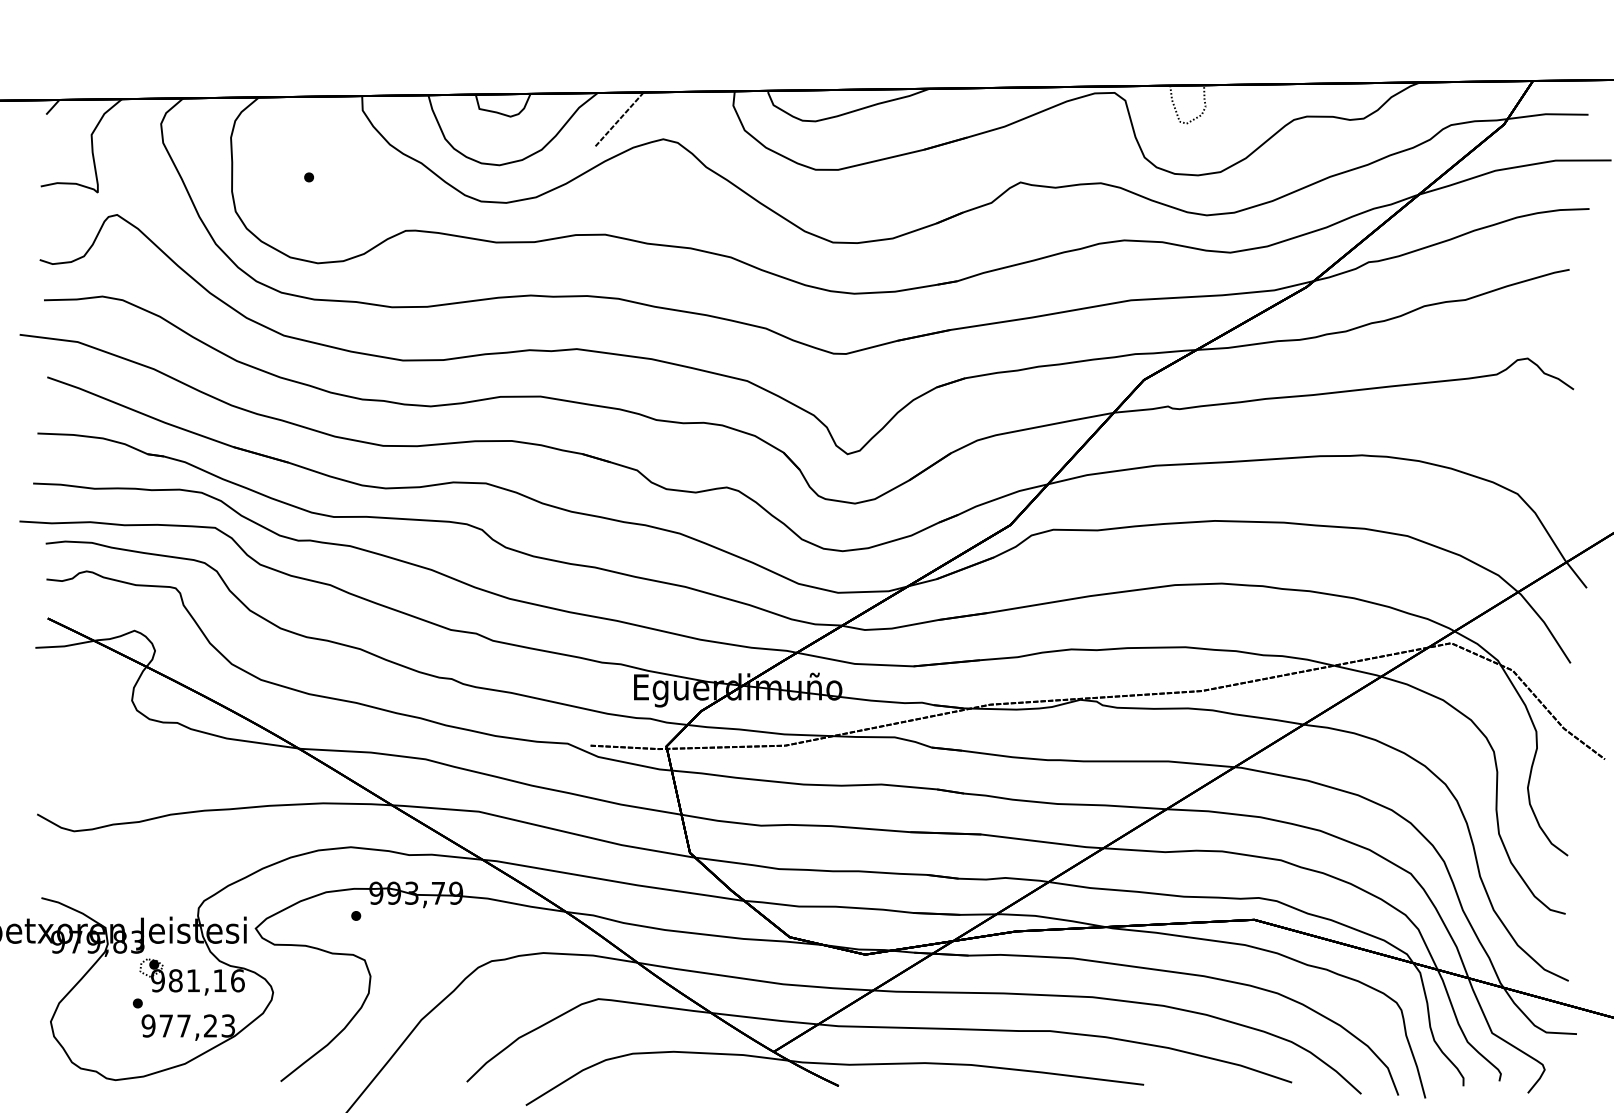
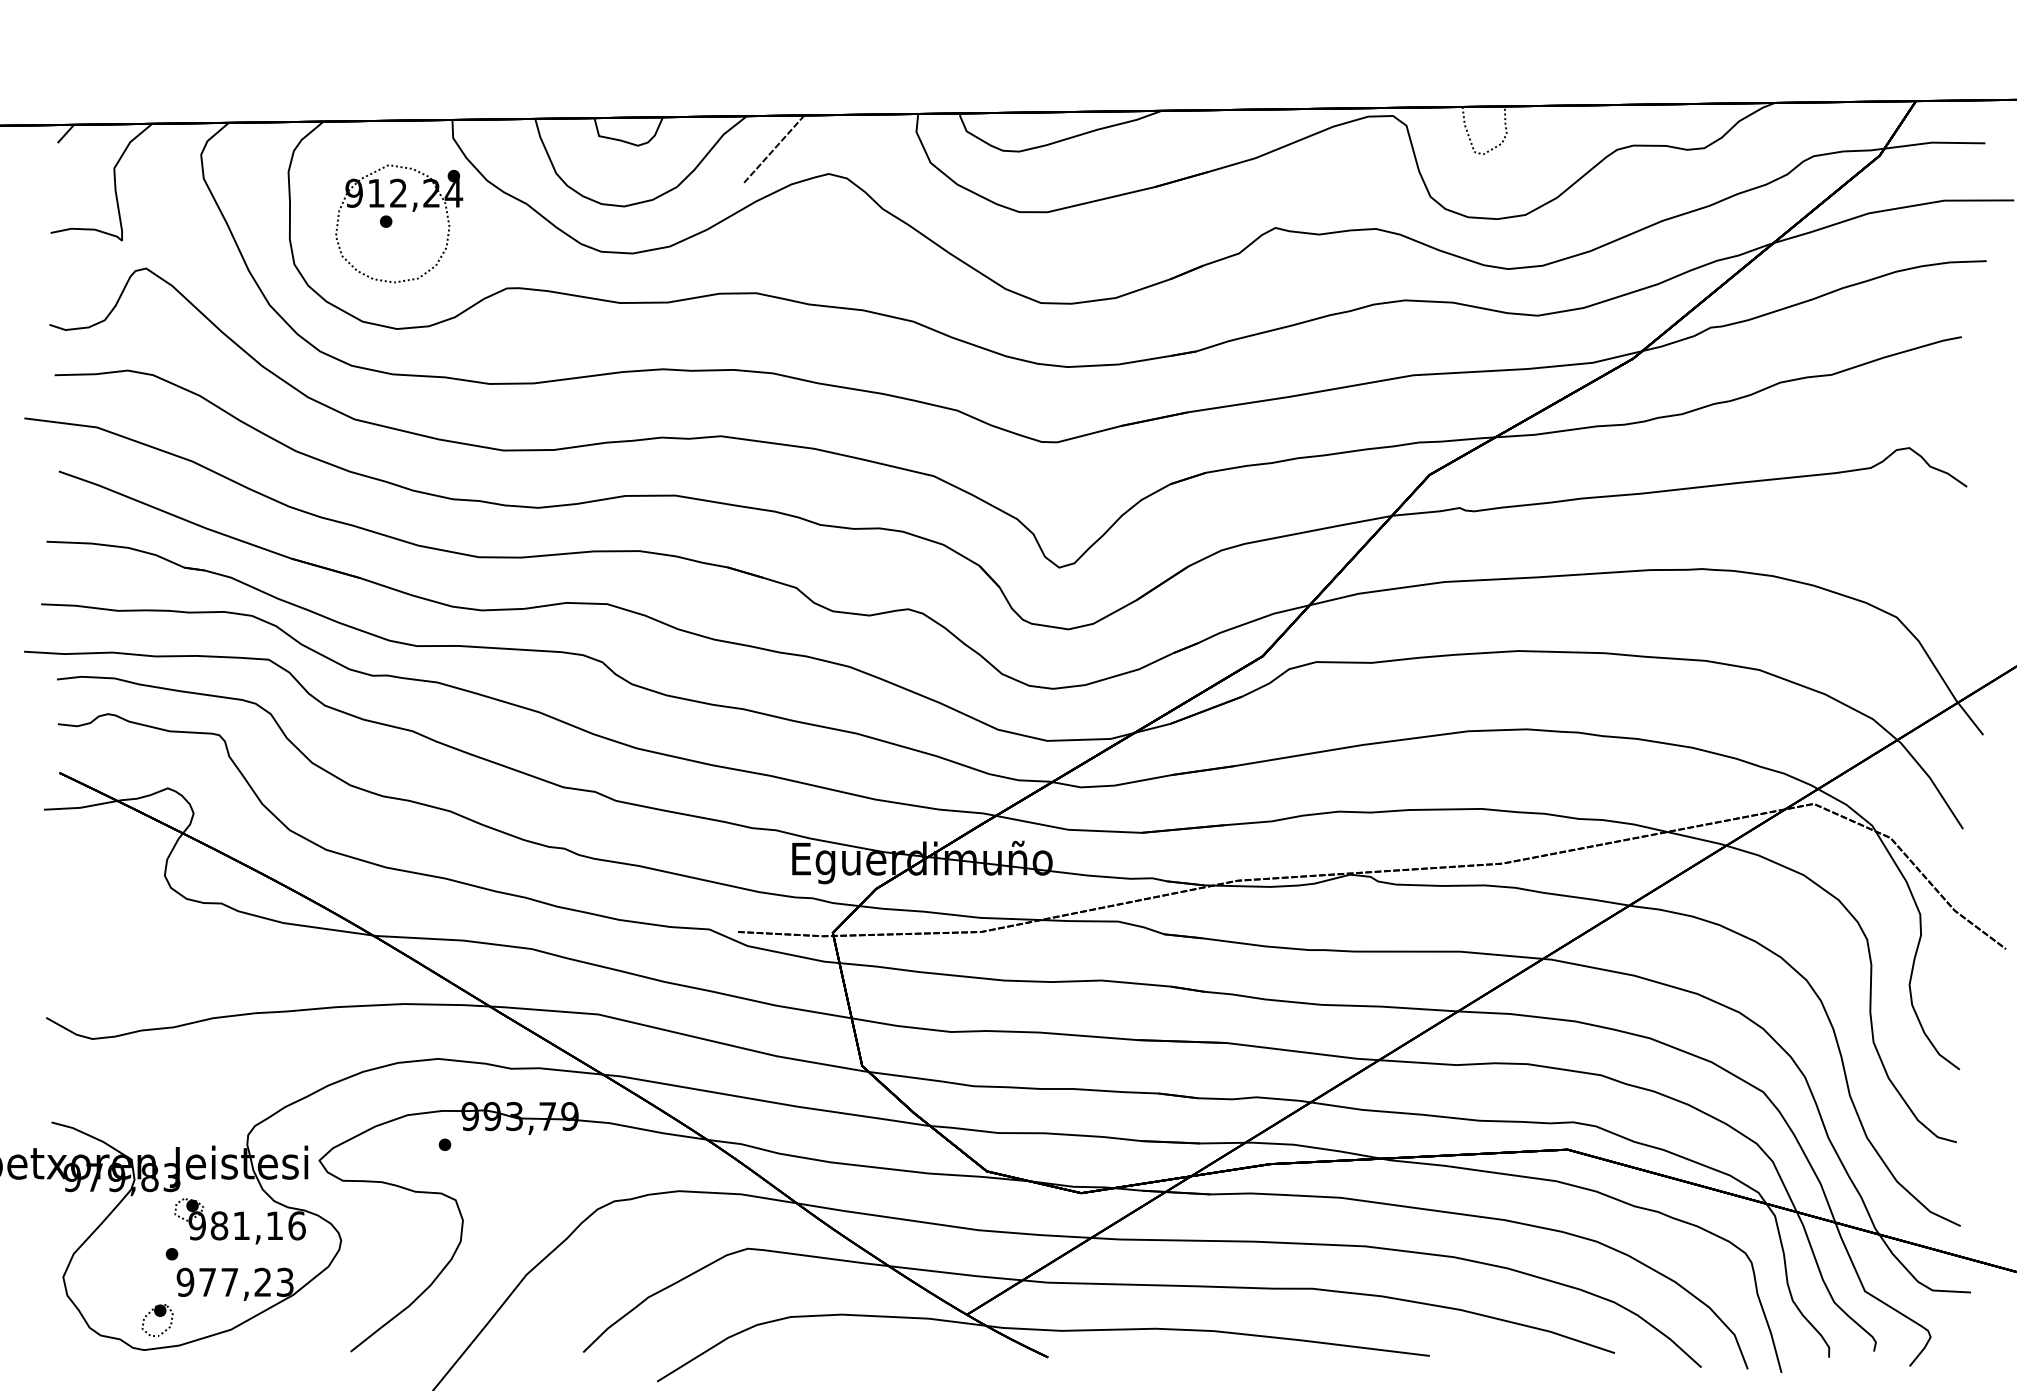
part: (319, 166) -> (399, 207), added
part: (126, 1056) -> (157, 1320), added

